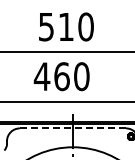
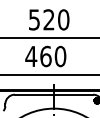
text: (65, 26) -> (48, 19), 510 -> 520
line: (73, 128) -> (54, 94), dashed -> solid

